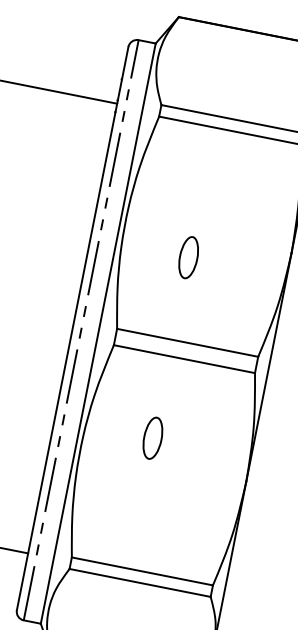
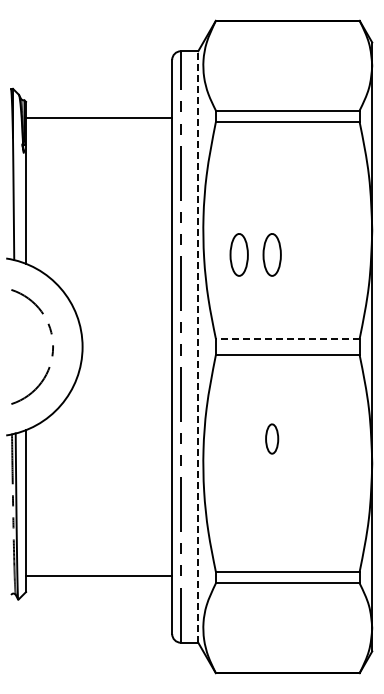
part: (155, 250) -> (238, 254), added
line: (98, 334) -> (198, 347), solid -> dashed
line: (187, 342) -> (287, 338), solid -> dashed
part: (152, 437) -> (271, 438), size x0.7

